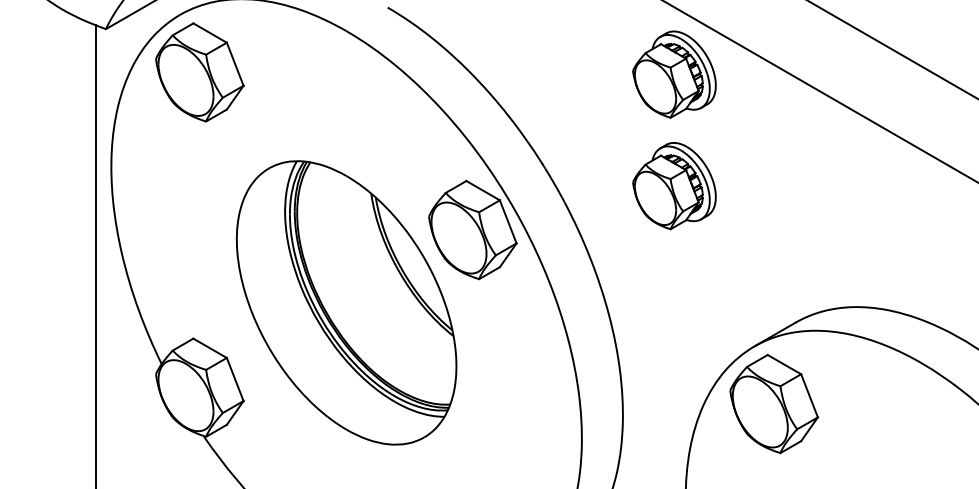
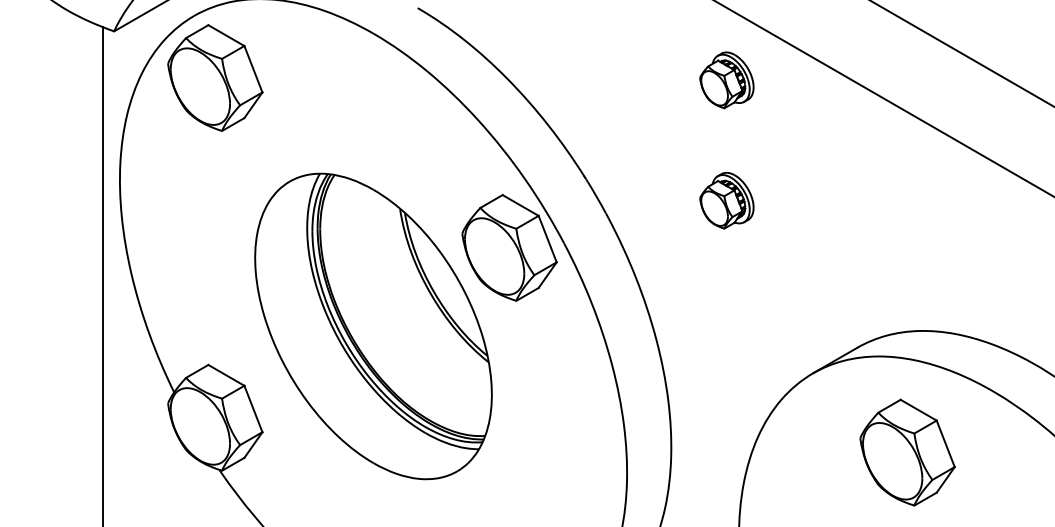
part: (674, 74) -> (726, 80), size x0.6
part: (674, 186) -> (726, 200), size x0.6
part: (774, 403) -> (907, 452), moved

